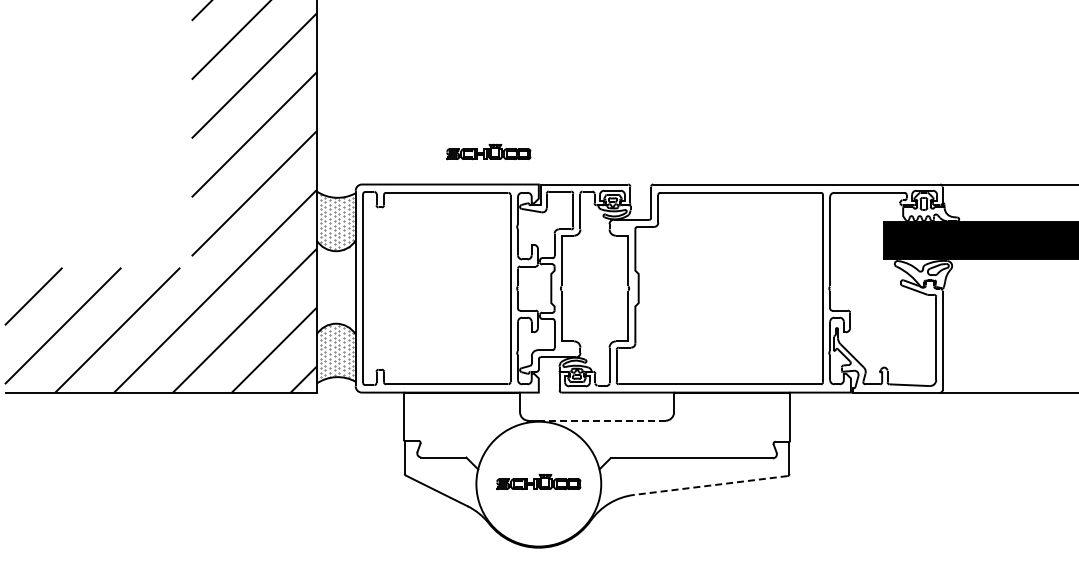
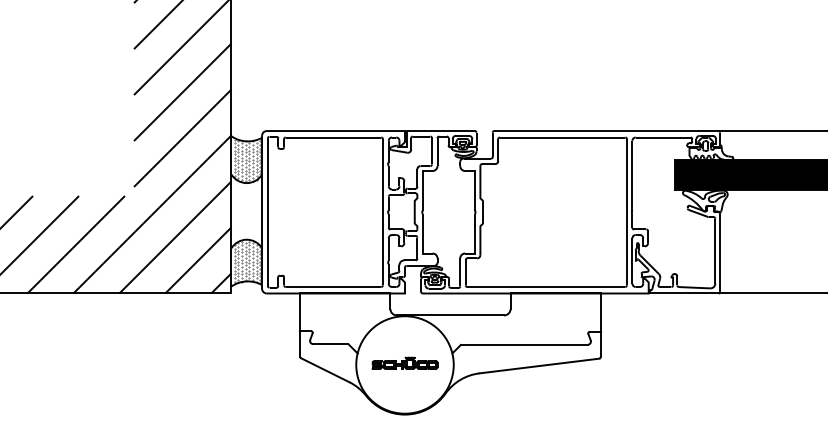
part: (488, 152) -> (365, 106), removed
line: (601, 420) -> (453, 315), dashed -> solid
line: (710, 485) -> (539, 366), dashed -> solid

